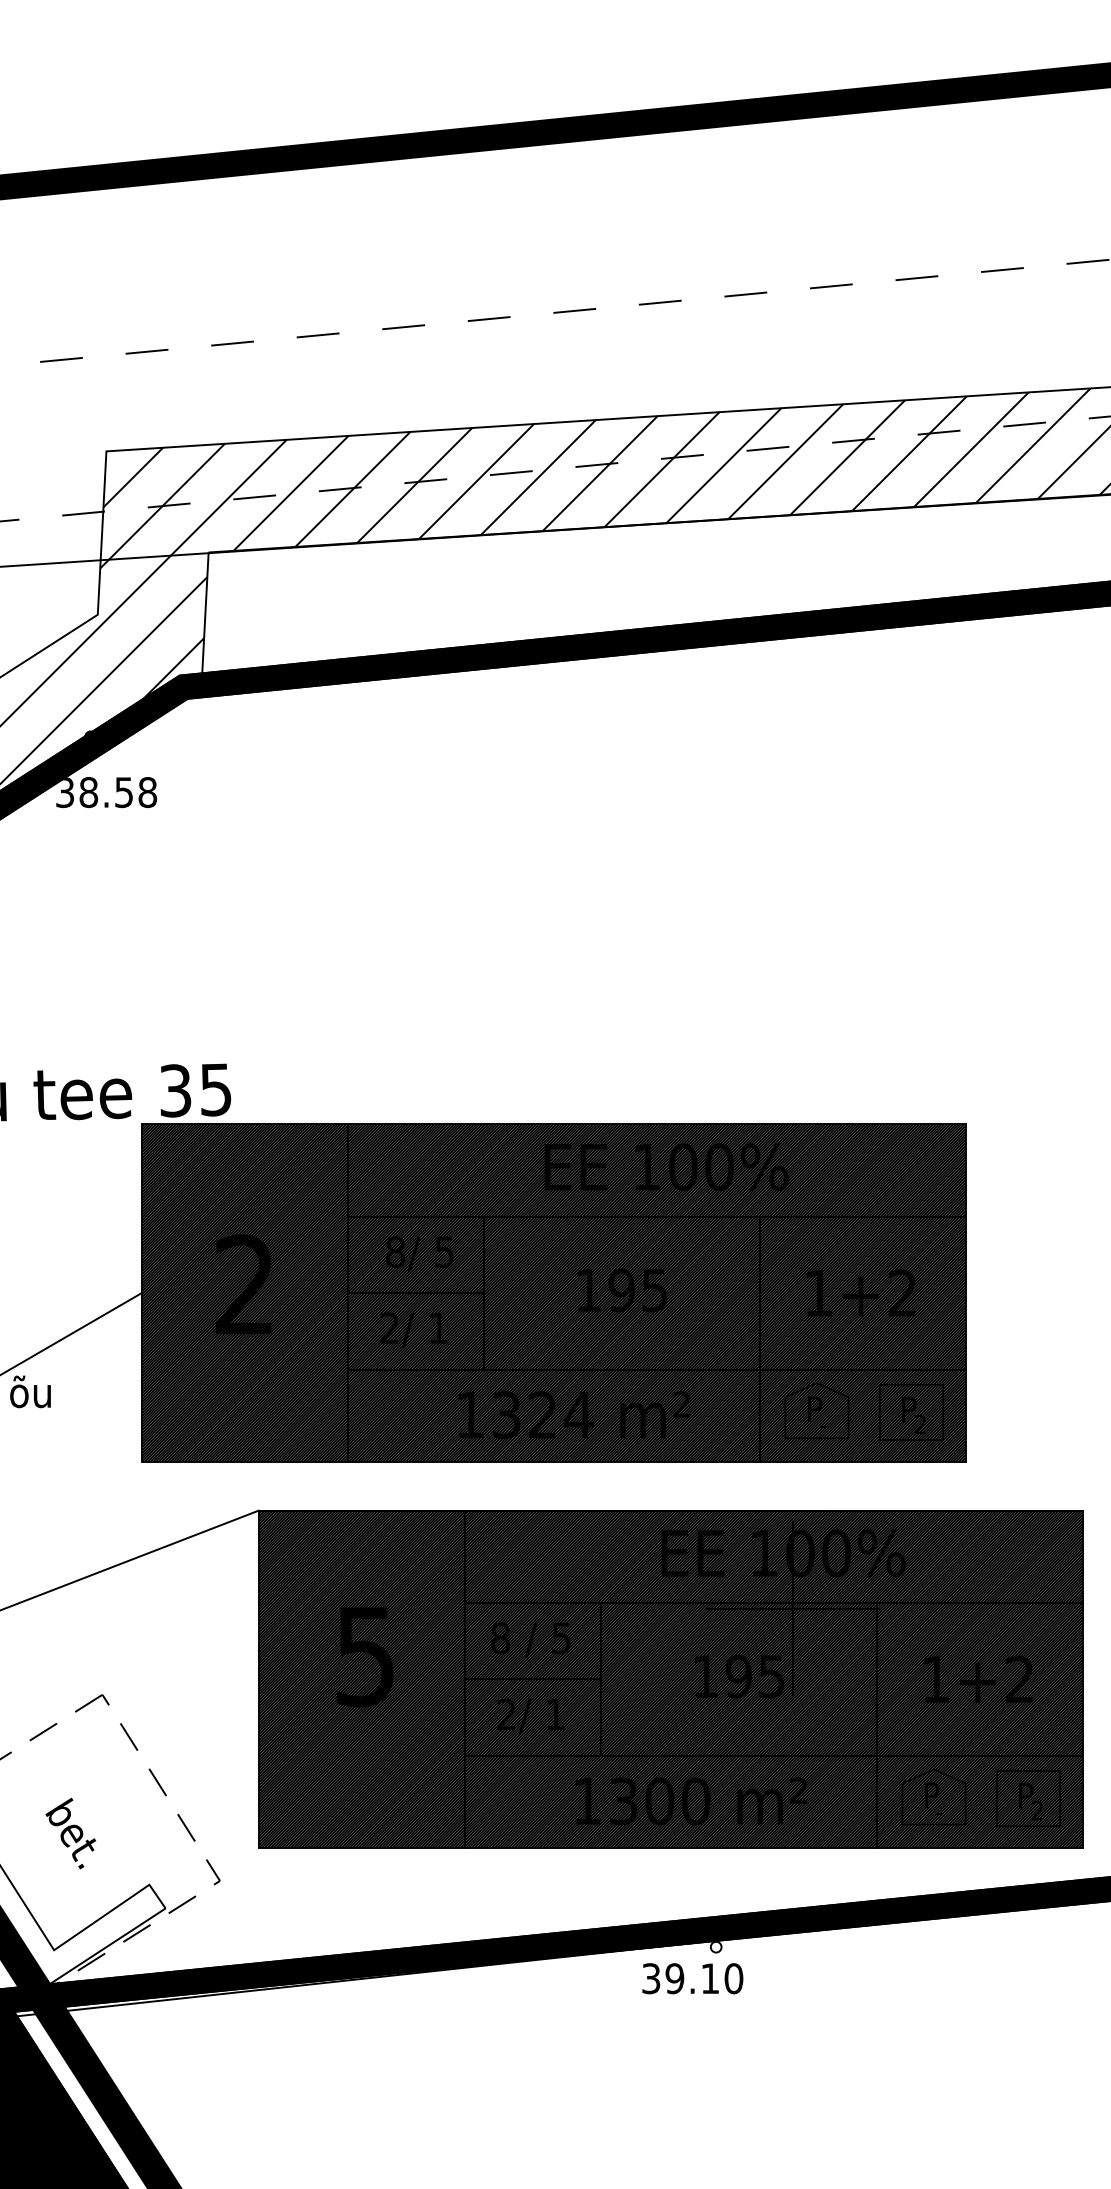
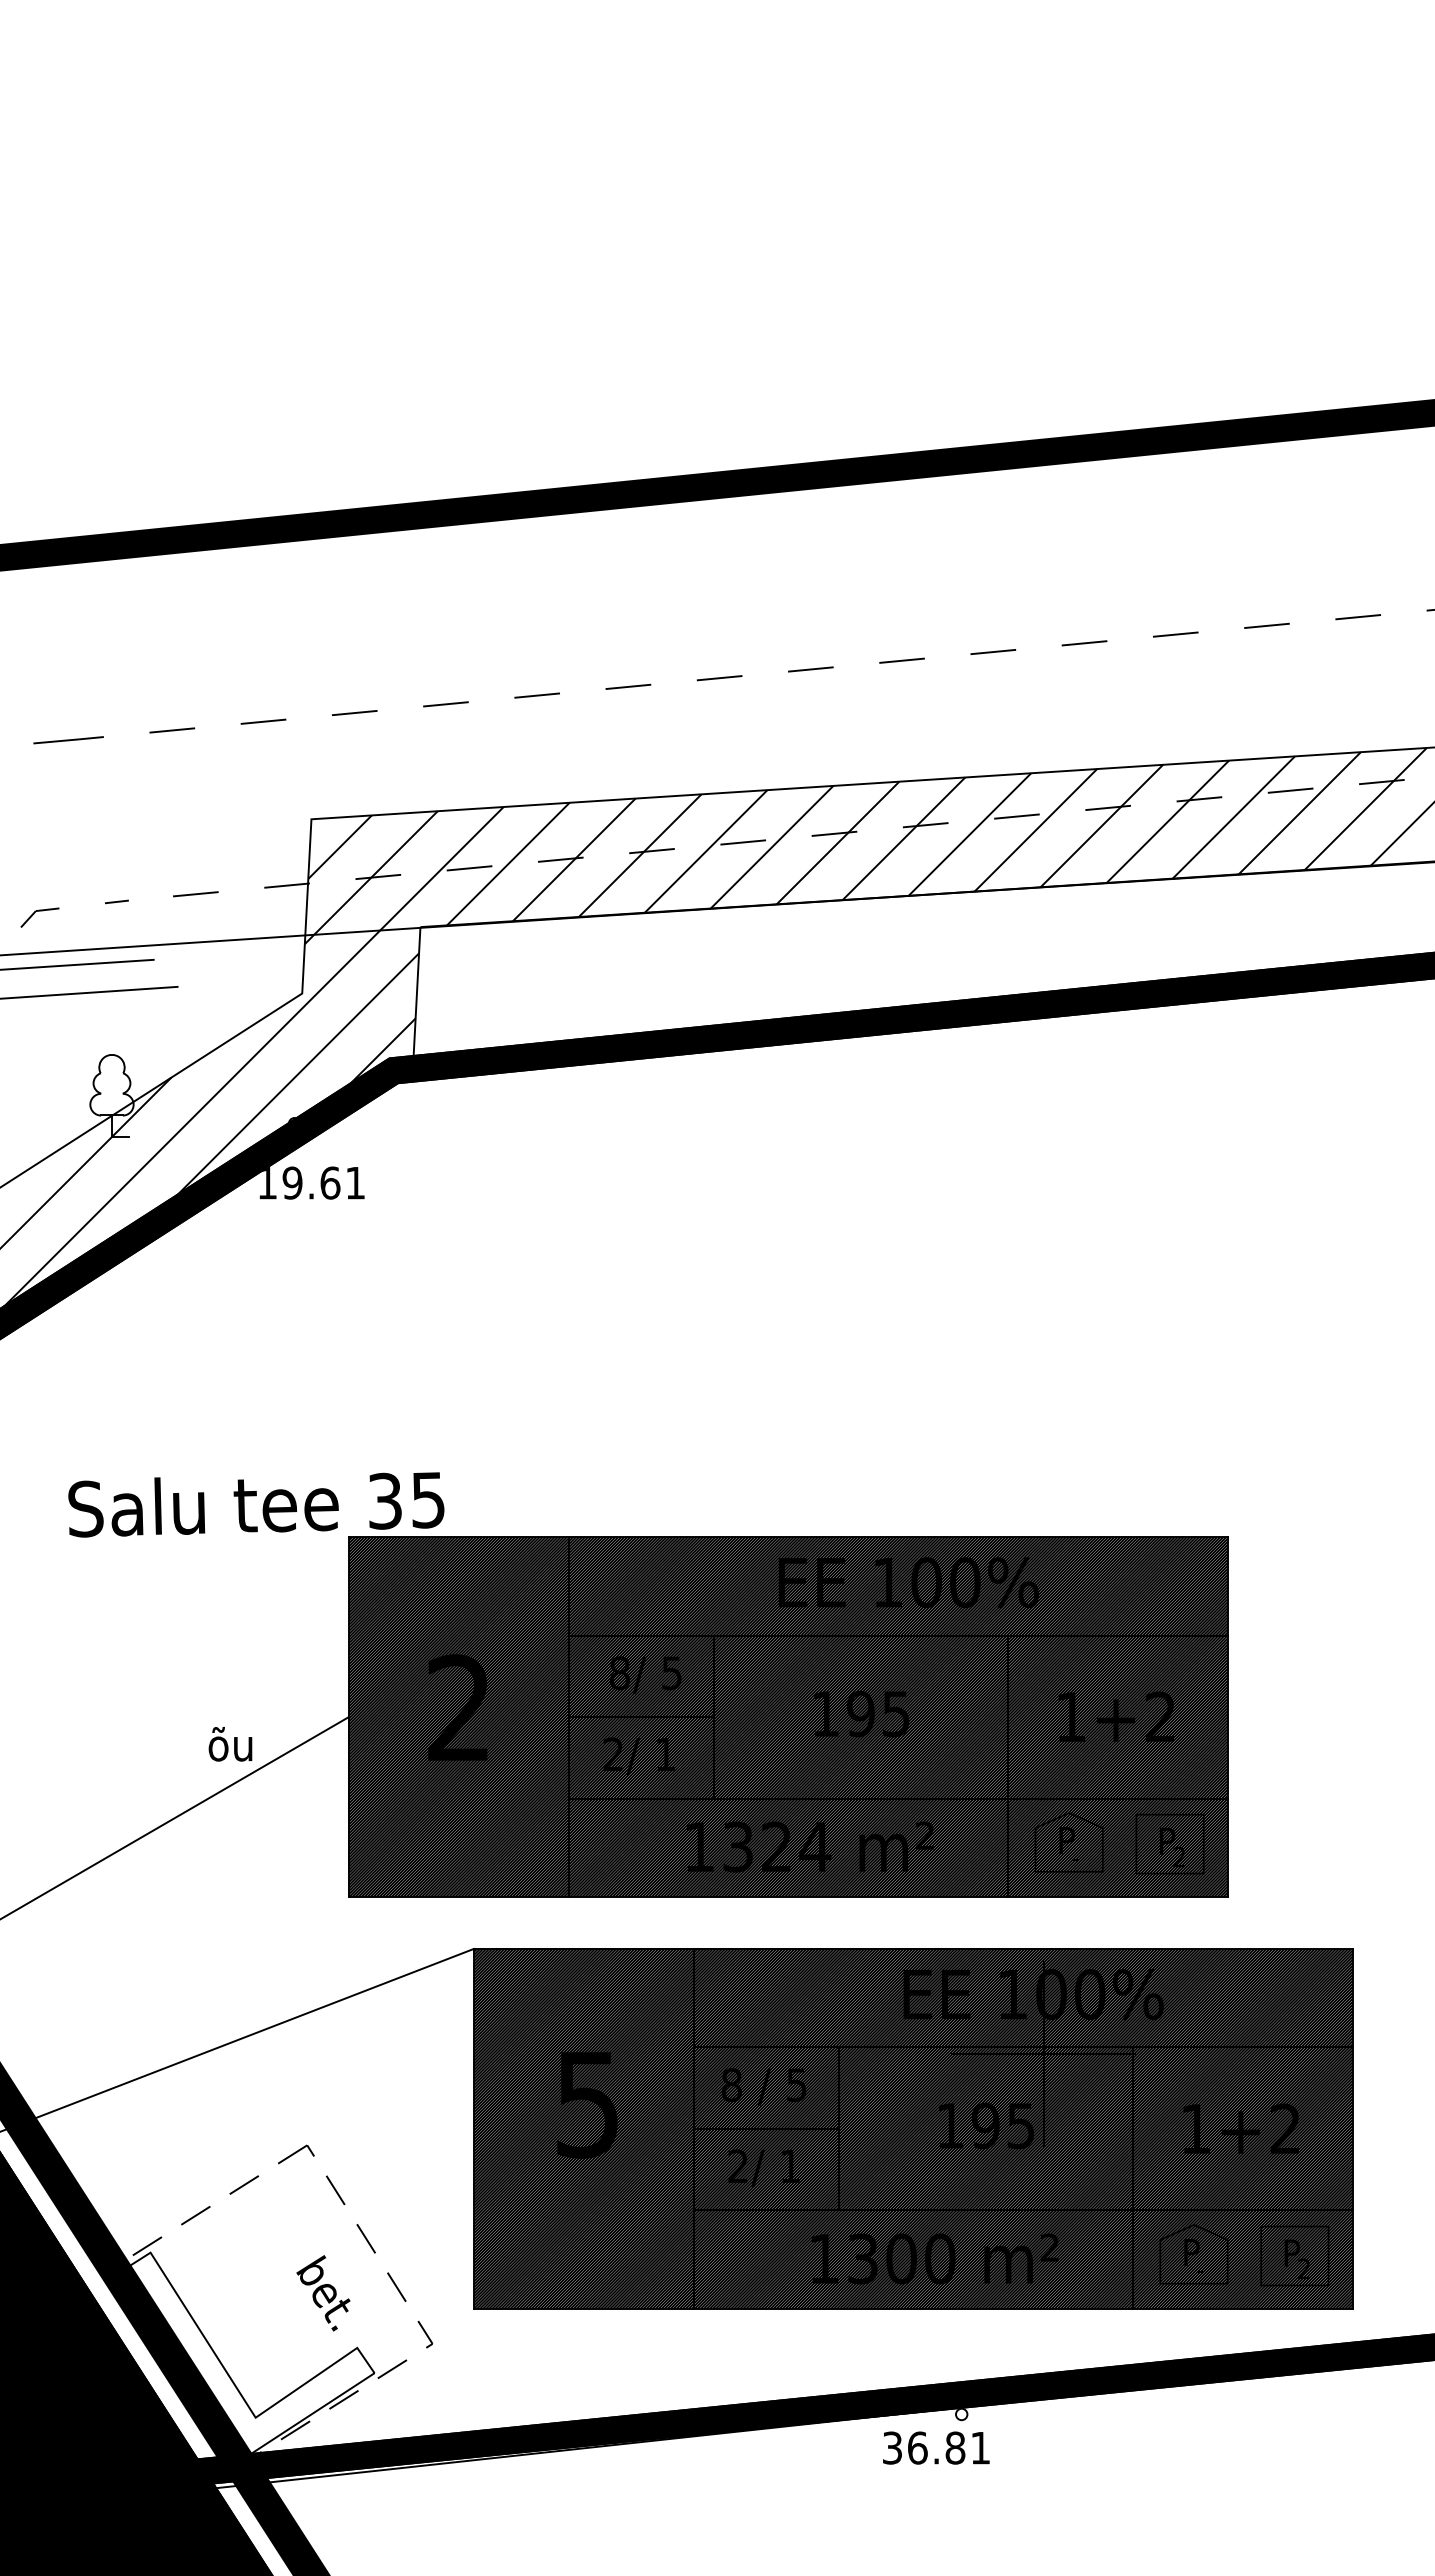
text: (106, 791) -> (311, 1182), 38.58 -> 19.61
text: (30, 1392) -> (230, 1744), moved
text: (70, 1833) -> (323, 2293), moved
text: (703, 1978) -> (948, 2447), 39.10 -> 36.81

